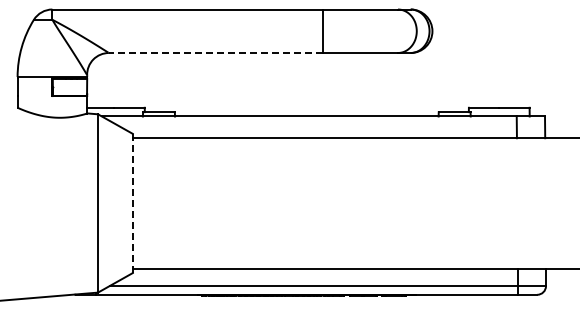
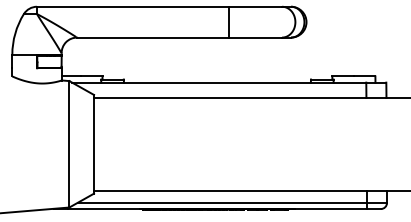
line: (215, 53) -> (152, 37), dashed -> solid
line: (132, 203) -> (93, 144), dashed -> solid

